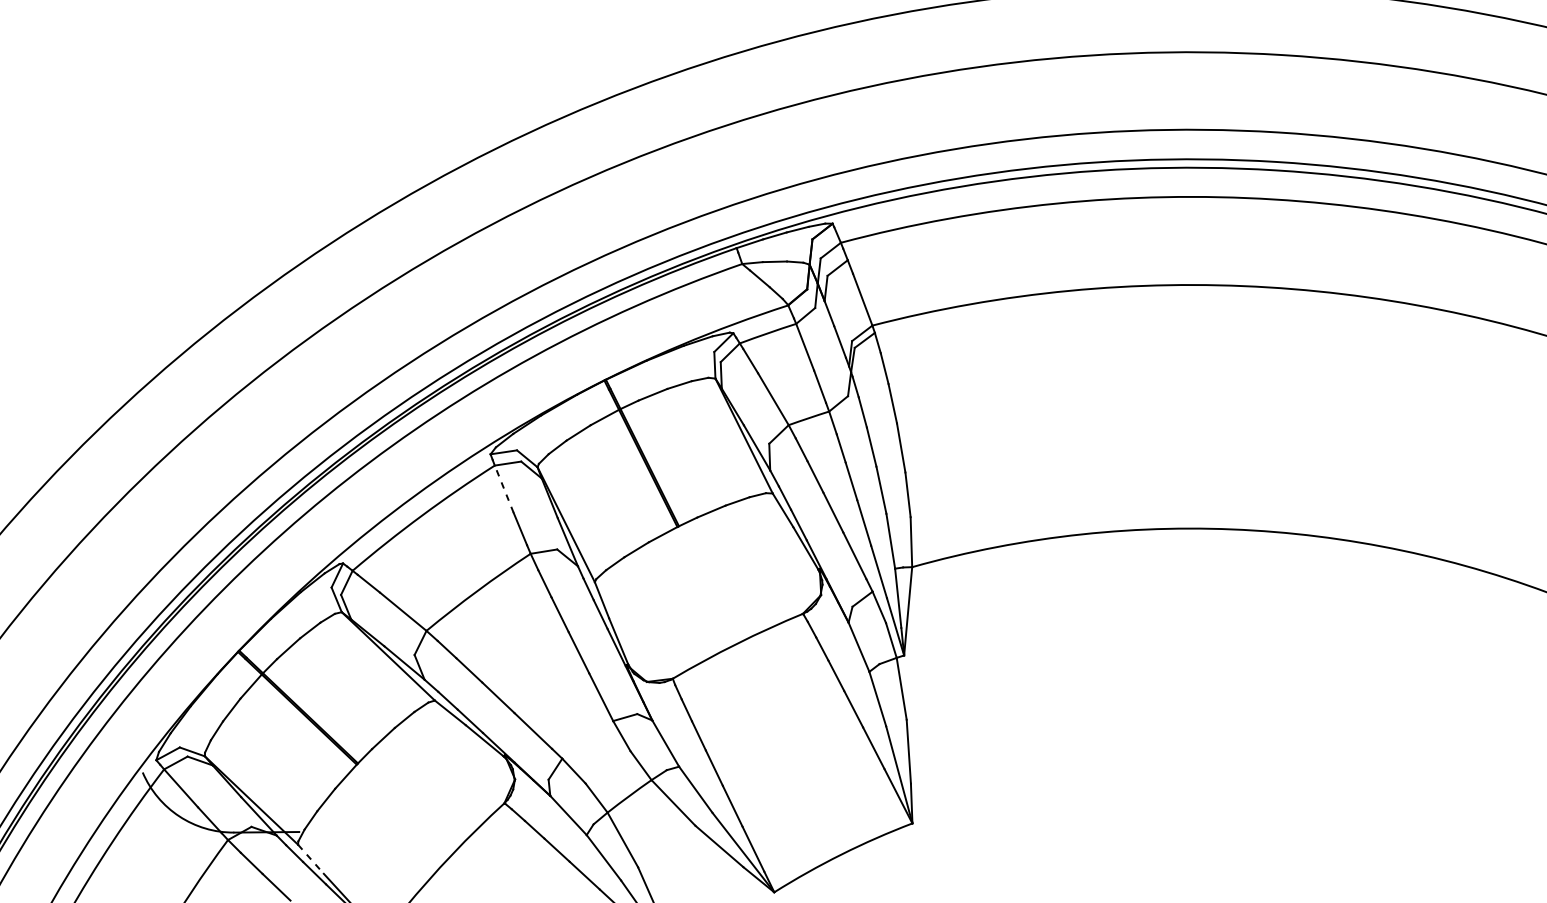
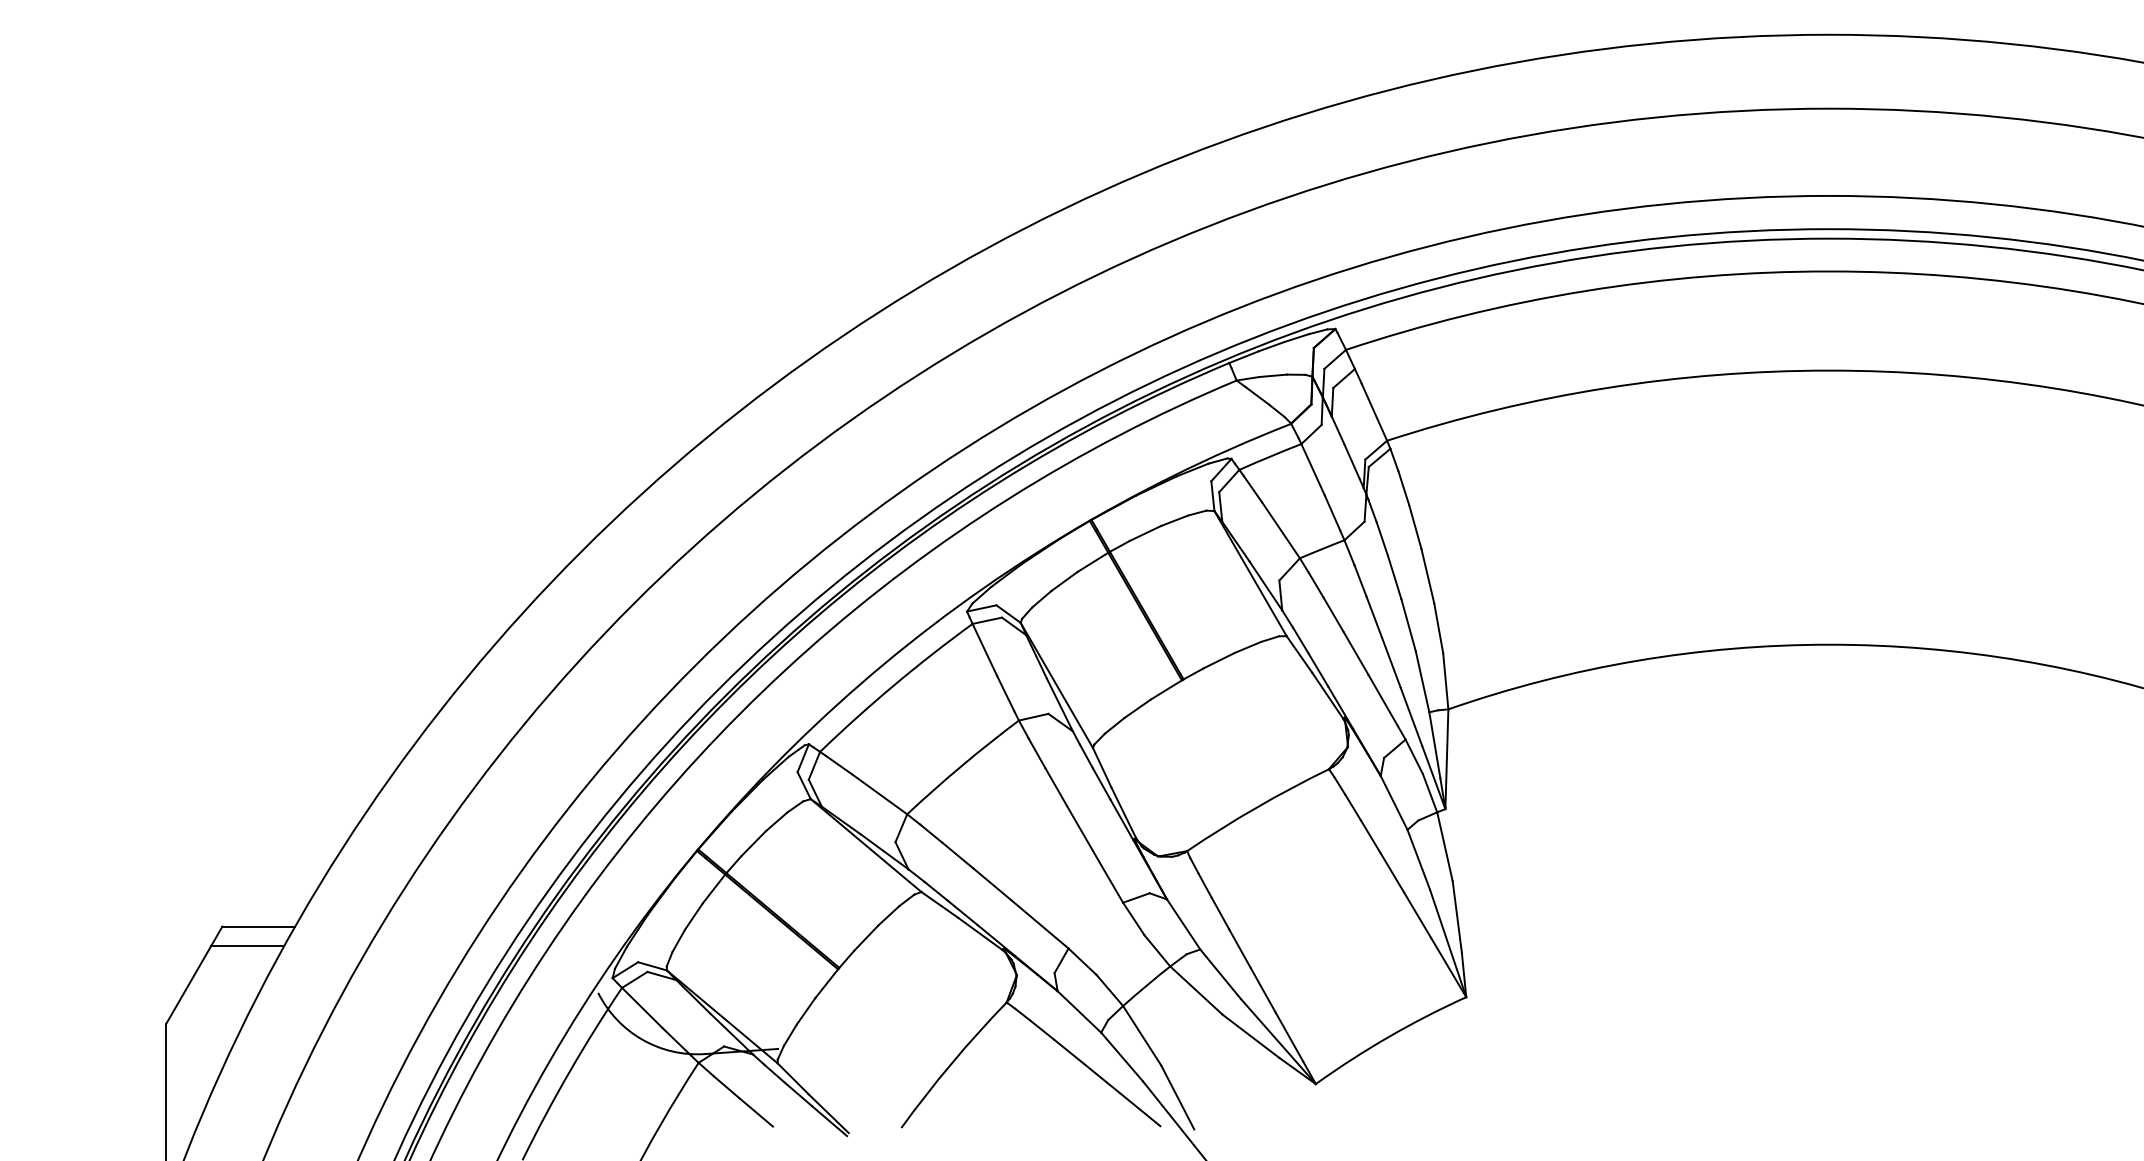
line: (504, 488) -> (984, 649), dashed -> solid
line: (311, 859) -> (793, 1078), dashed -> solid

